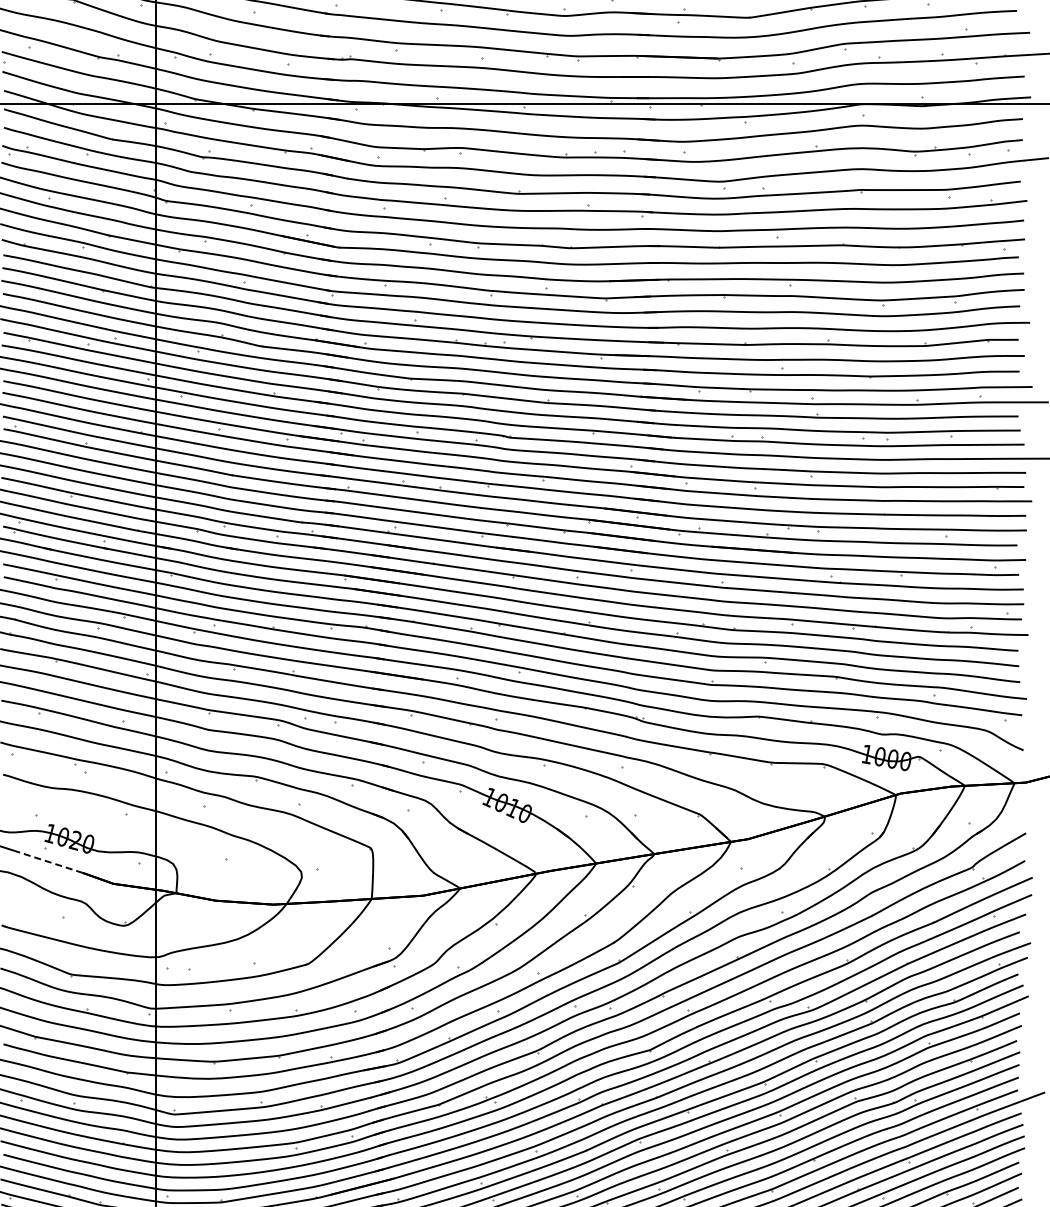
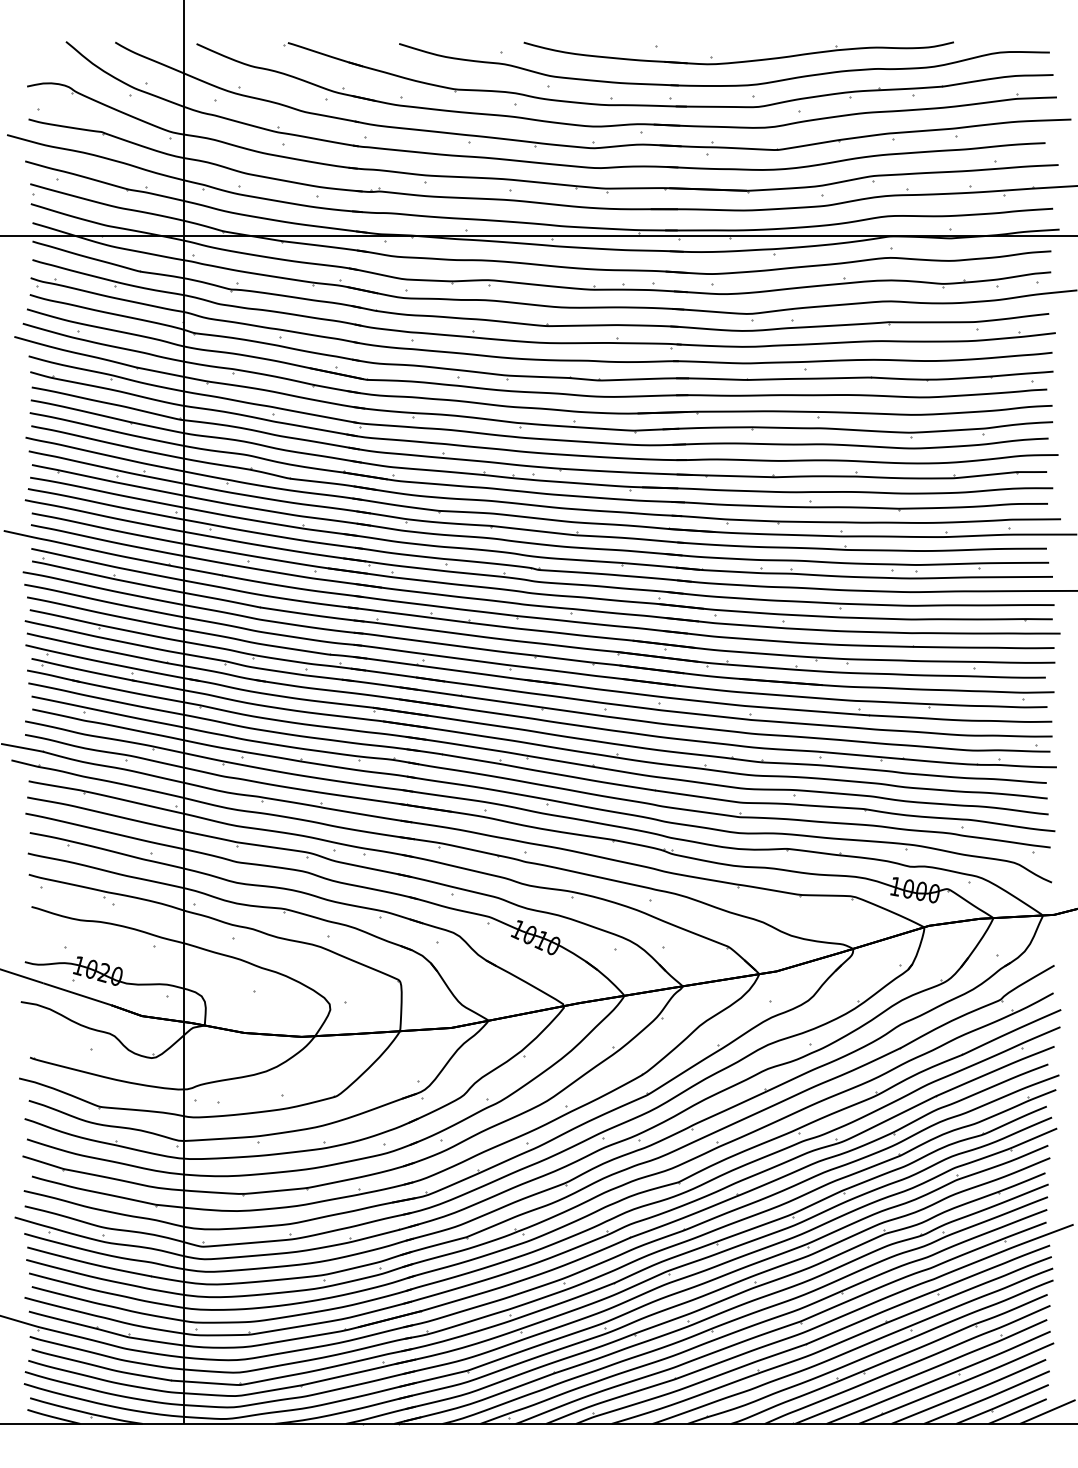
line: (49, 862) -> (77, 994), dashed -> solid

